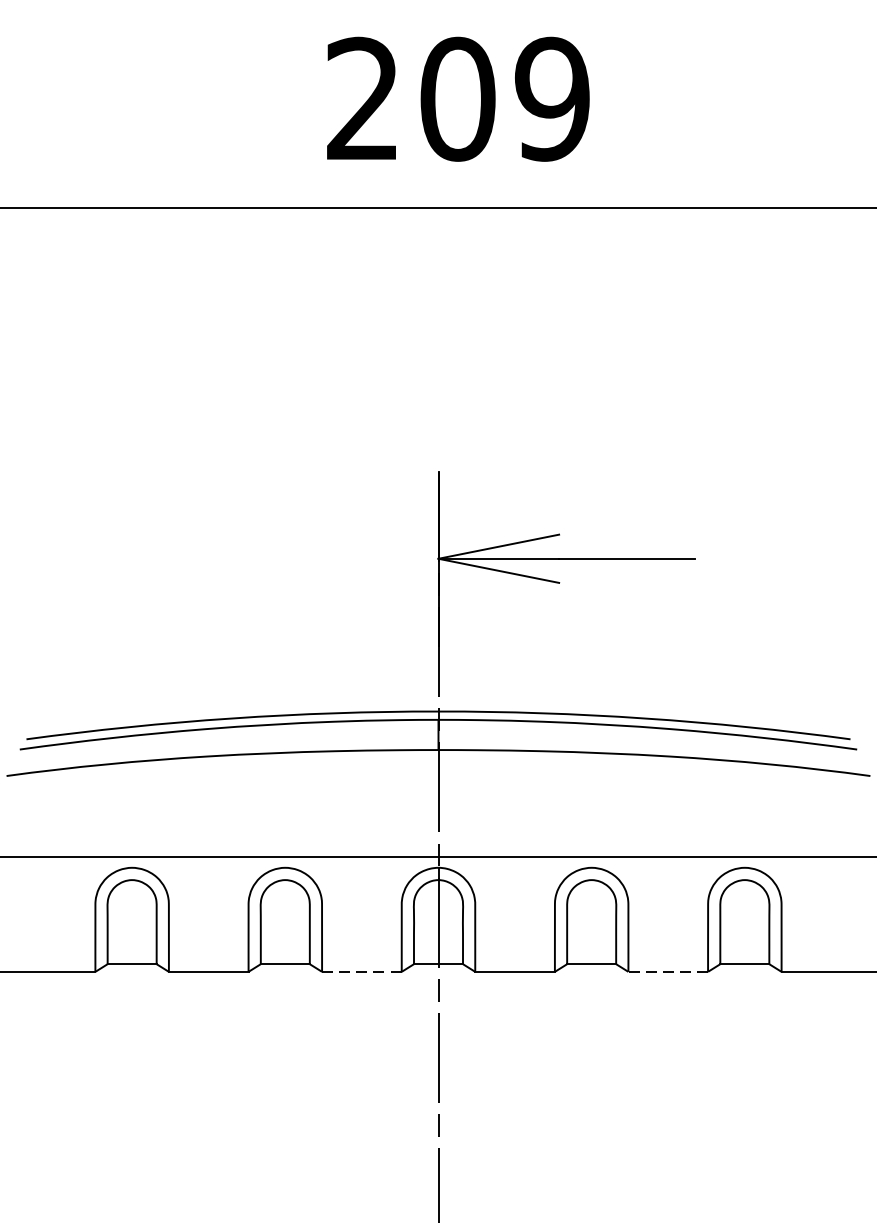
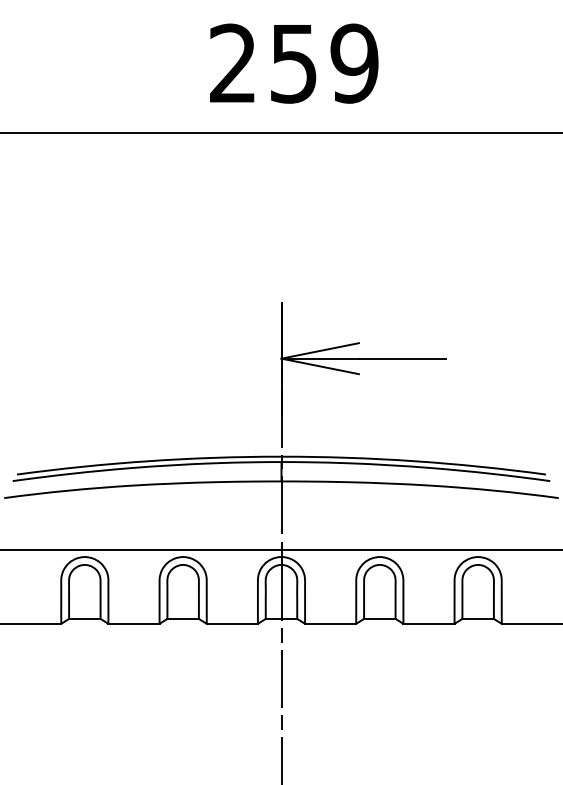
text: (458, 99) -> (294, 63), 209 -> 259
line: (362, 971) -> (232, 623), dashed -> solid
line: (667, 971) -> (428, 623), dashed -> solid

